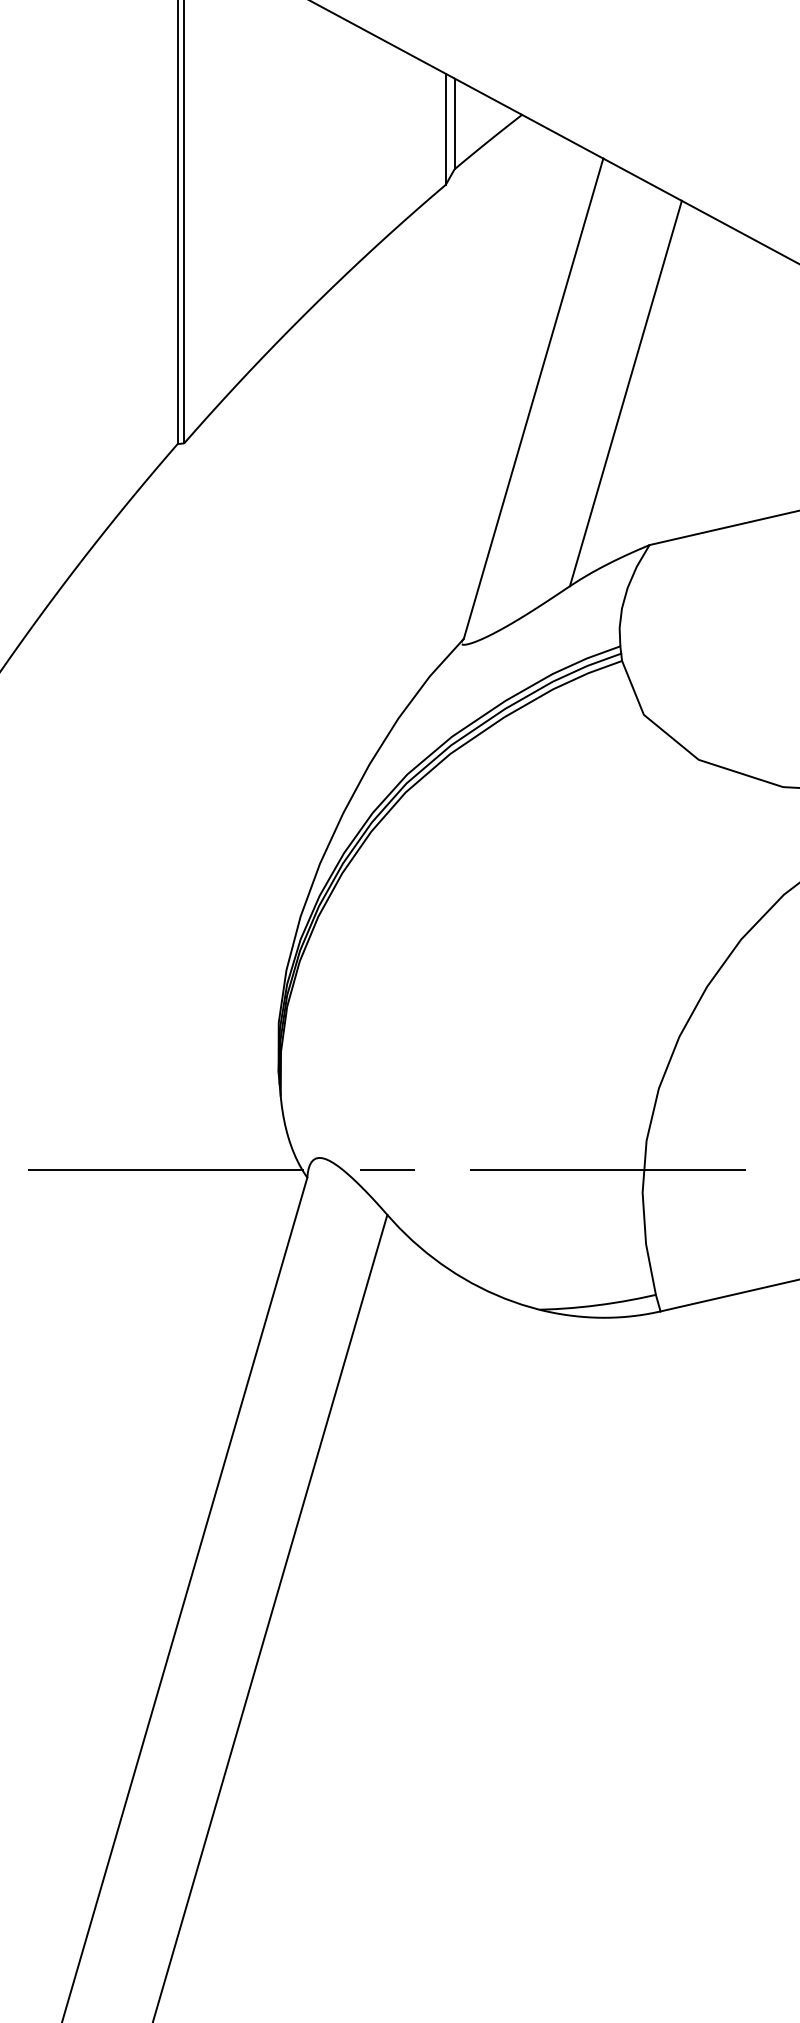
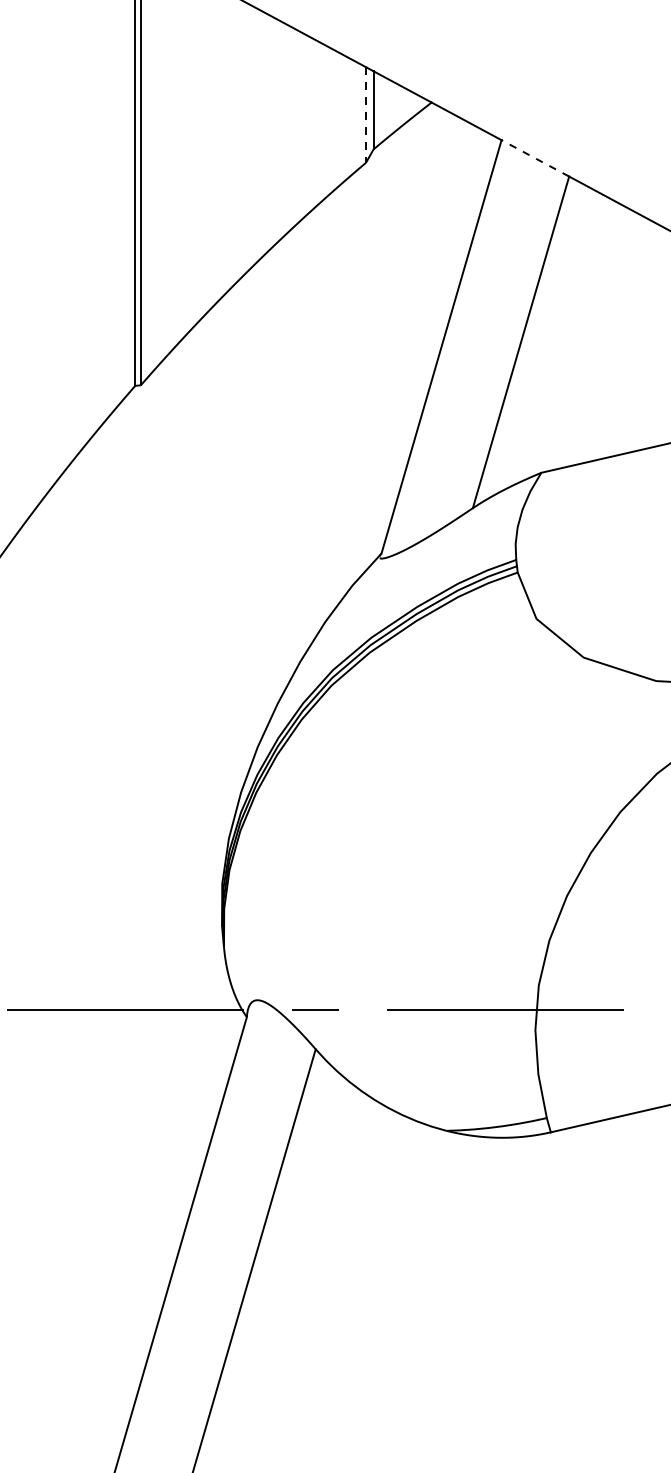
line: (445, 129) -> (365, 115), solid -> dashed
line: (642, 179) -> (535, 158), solid -> dashed

